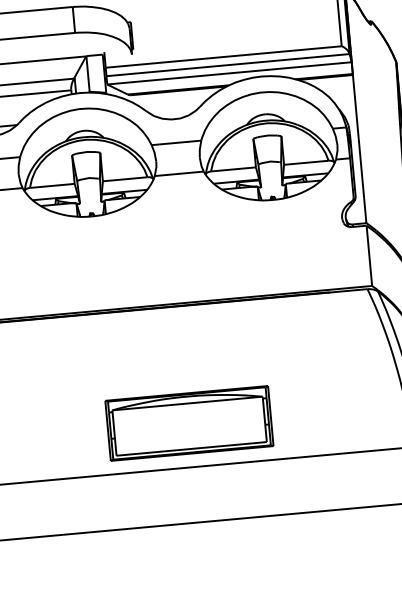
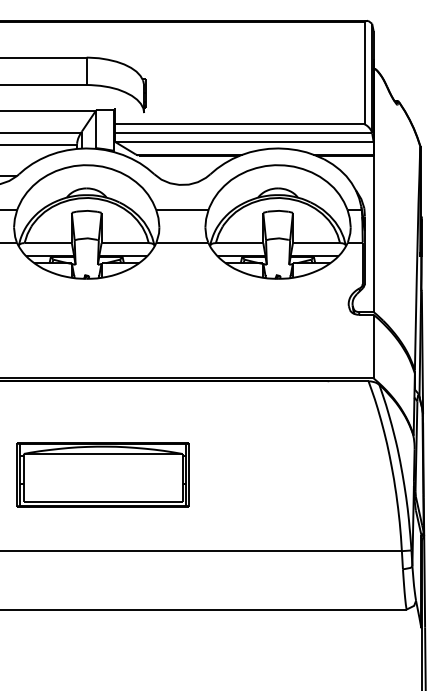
part: (188, 423) -> (102, 474), moved

